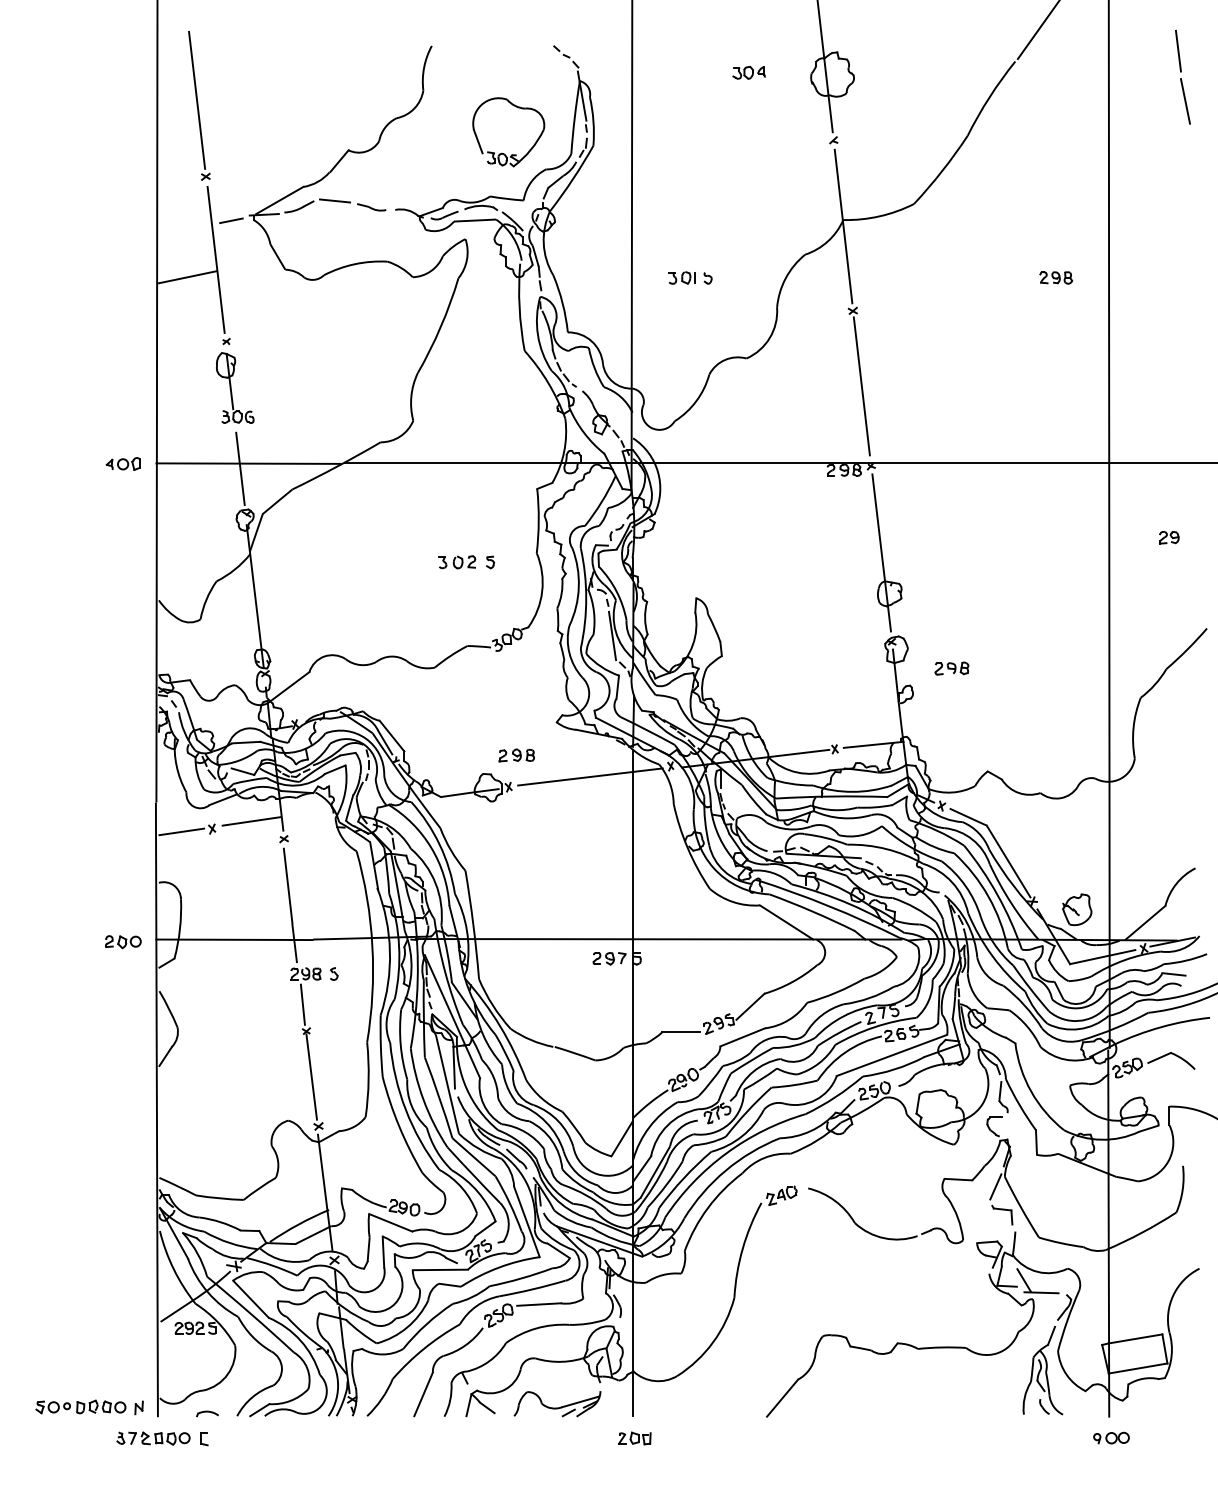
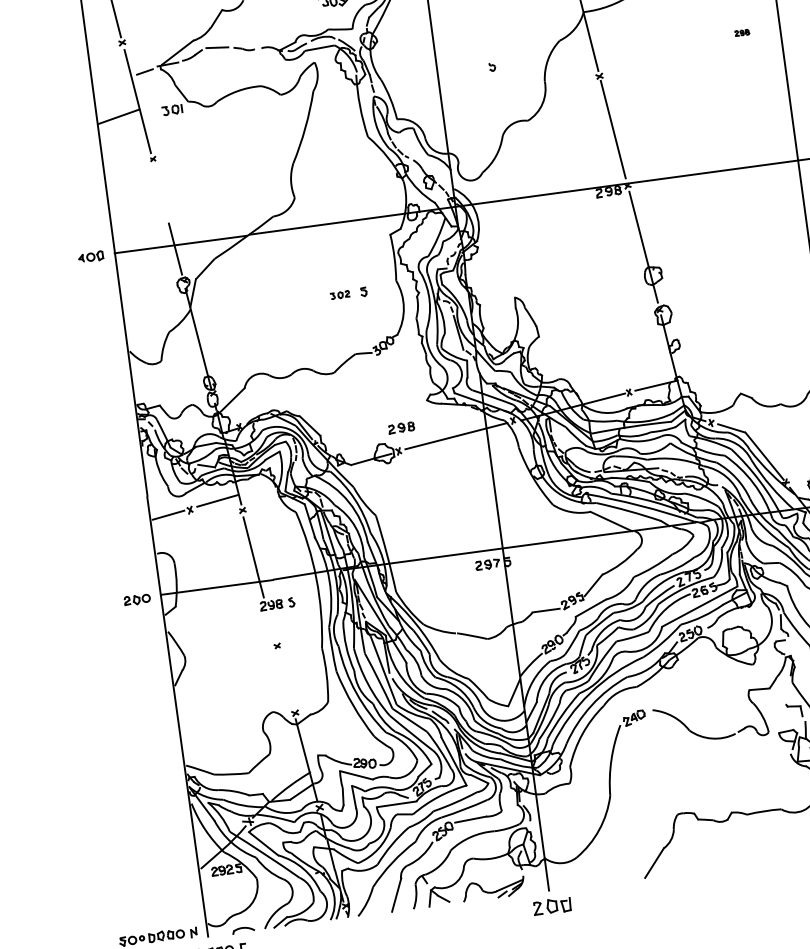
part: (681, 277) -> (172, 109), moved
part: (1056, 277) -> (742, 32), size x0.6
part: (235, 387) -> (164, 191), removed
part: (457, 562) -> (340, 295), size x0.7
part: (951, 668) -> (704, 323), removed
line: (302, 1004) -> (271, 627), removed
line: (311, 1076) -> (285, 678), removed
line: (995, 1186) -> (786, 690), removed
part: (207, 1413) -> (243, 929), size x1.4
part: (634, 1438) -> (552, 906), size x1.6

